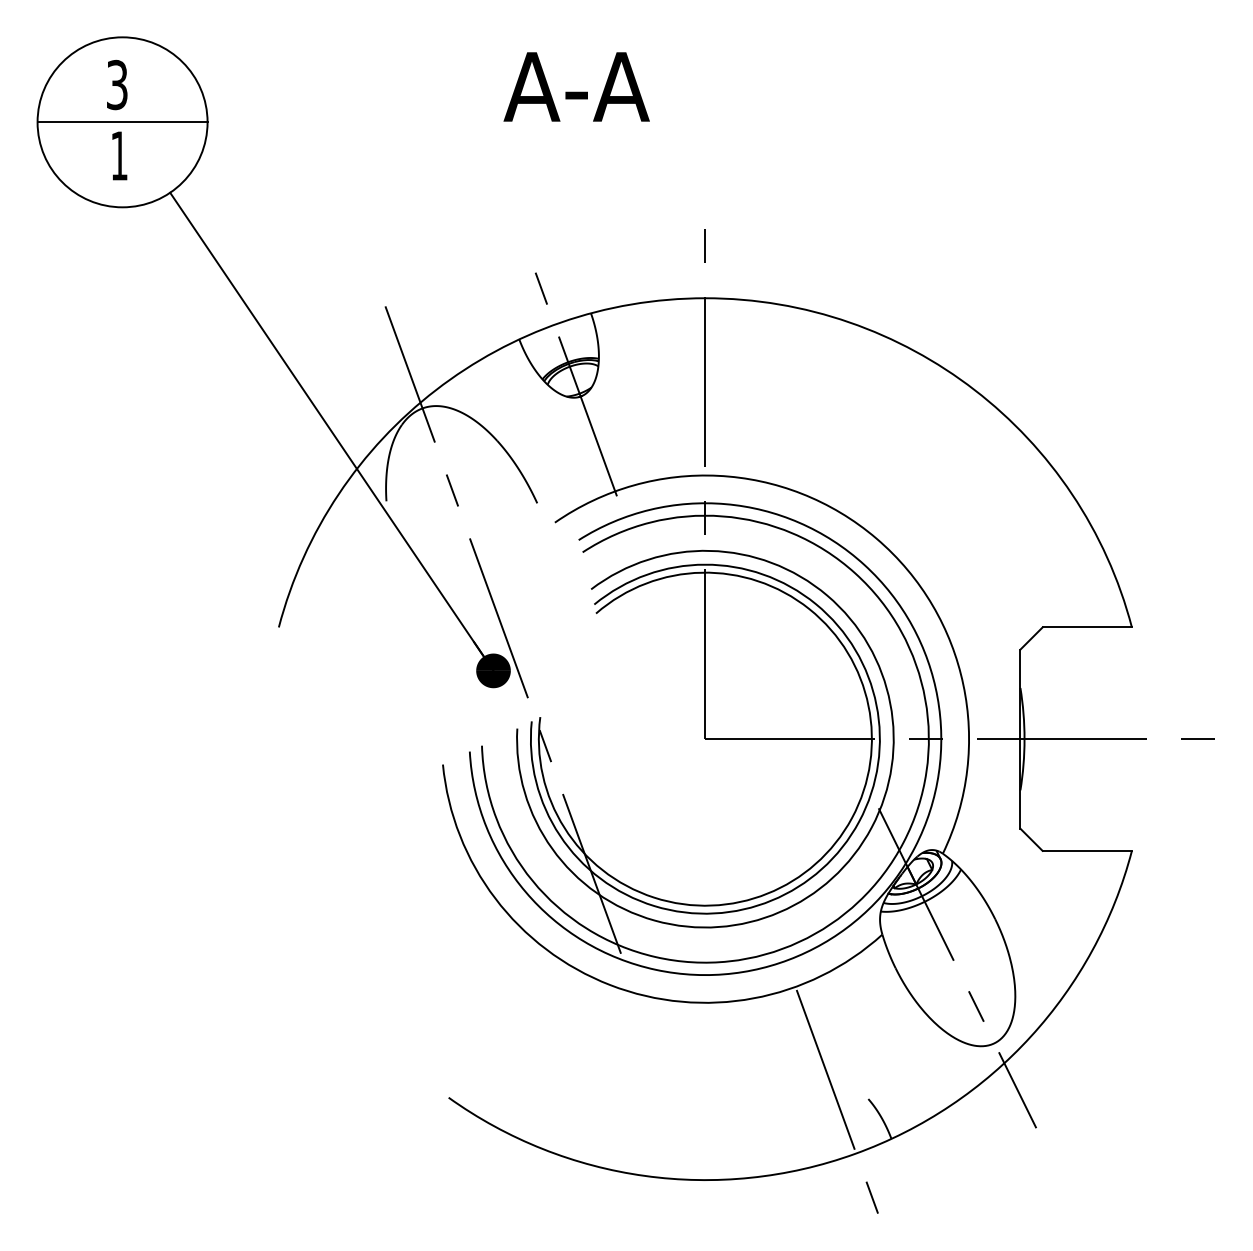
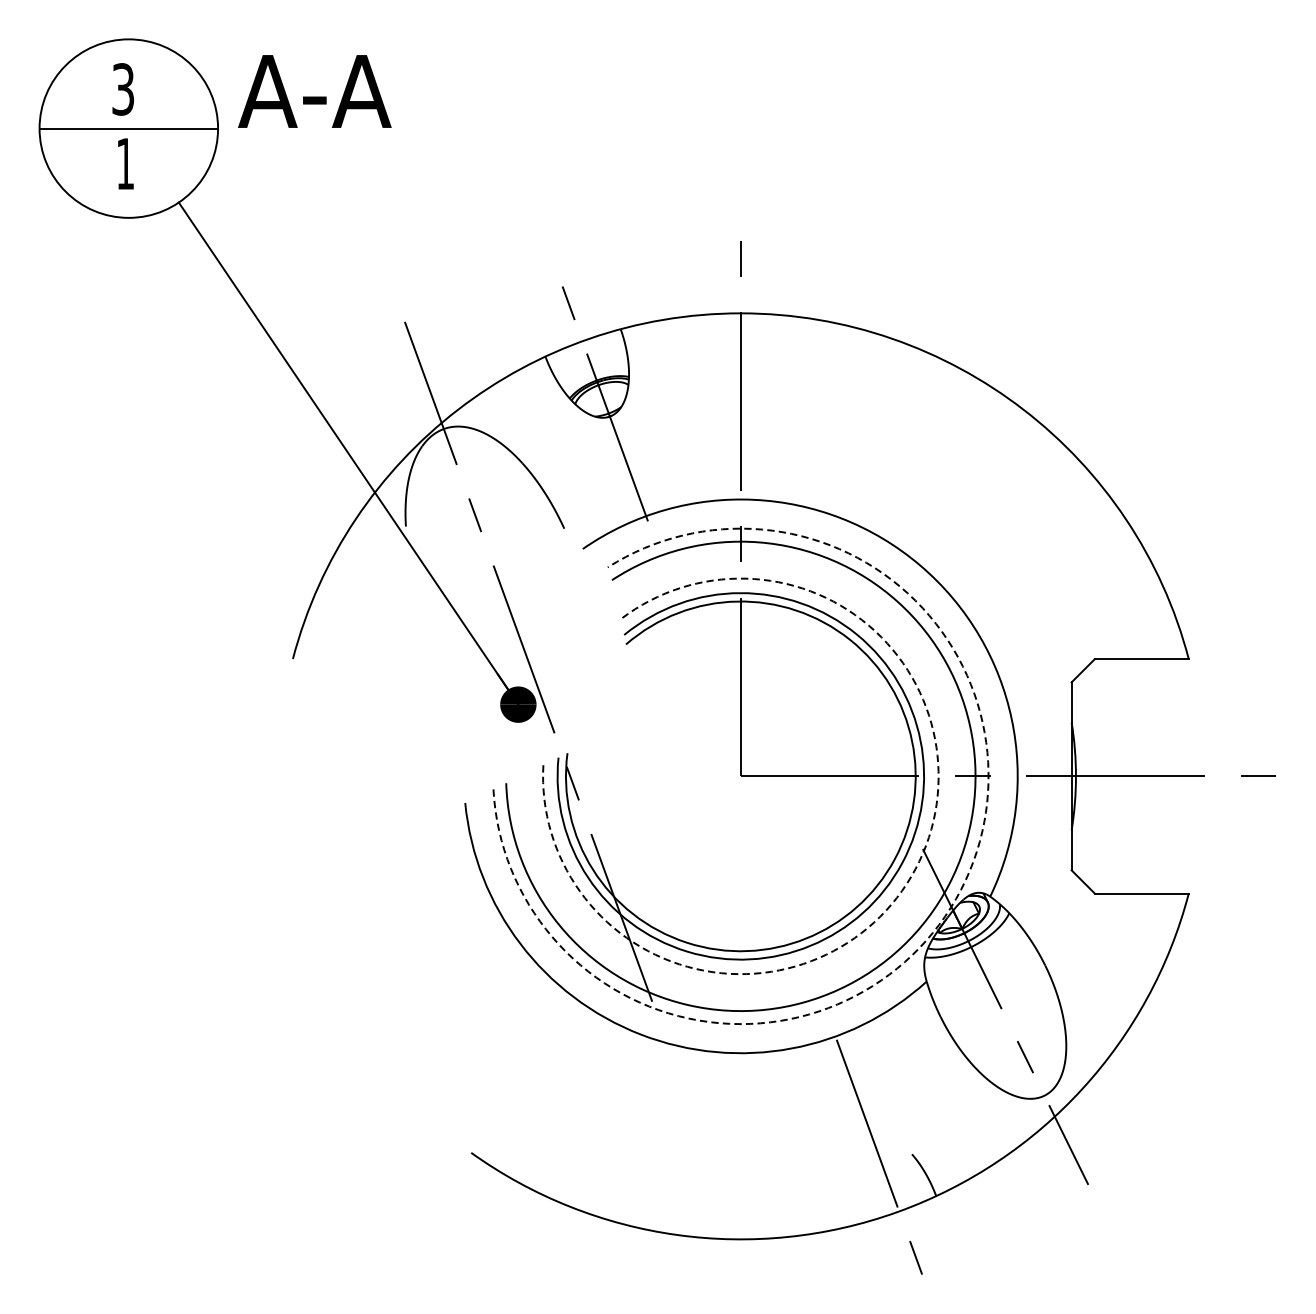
text: (576, 86) -> (314, 90), moved
arc: (871, 827) -> (915, 869), solid -> dashed
arc: (915, 847) -> (961, 890), solid -> dashed

